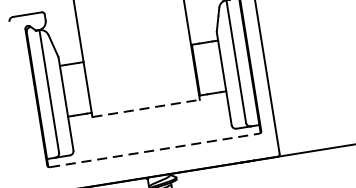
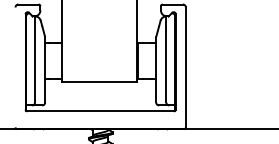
line: (146, 108) -> (99, 81), dashed -> solid
line: (155, 150) -> (101, 111), dashed -> solid

